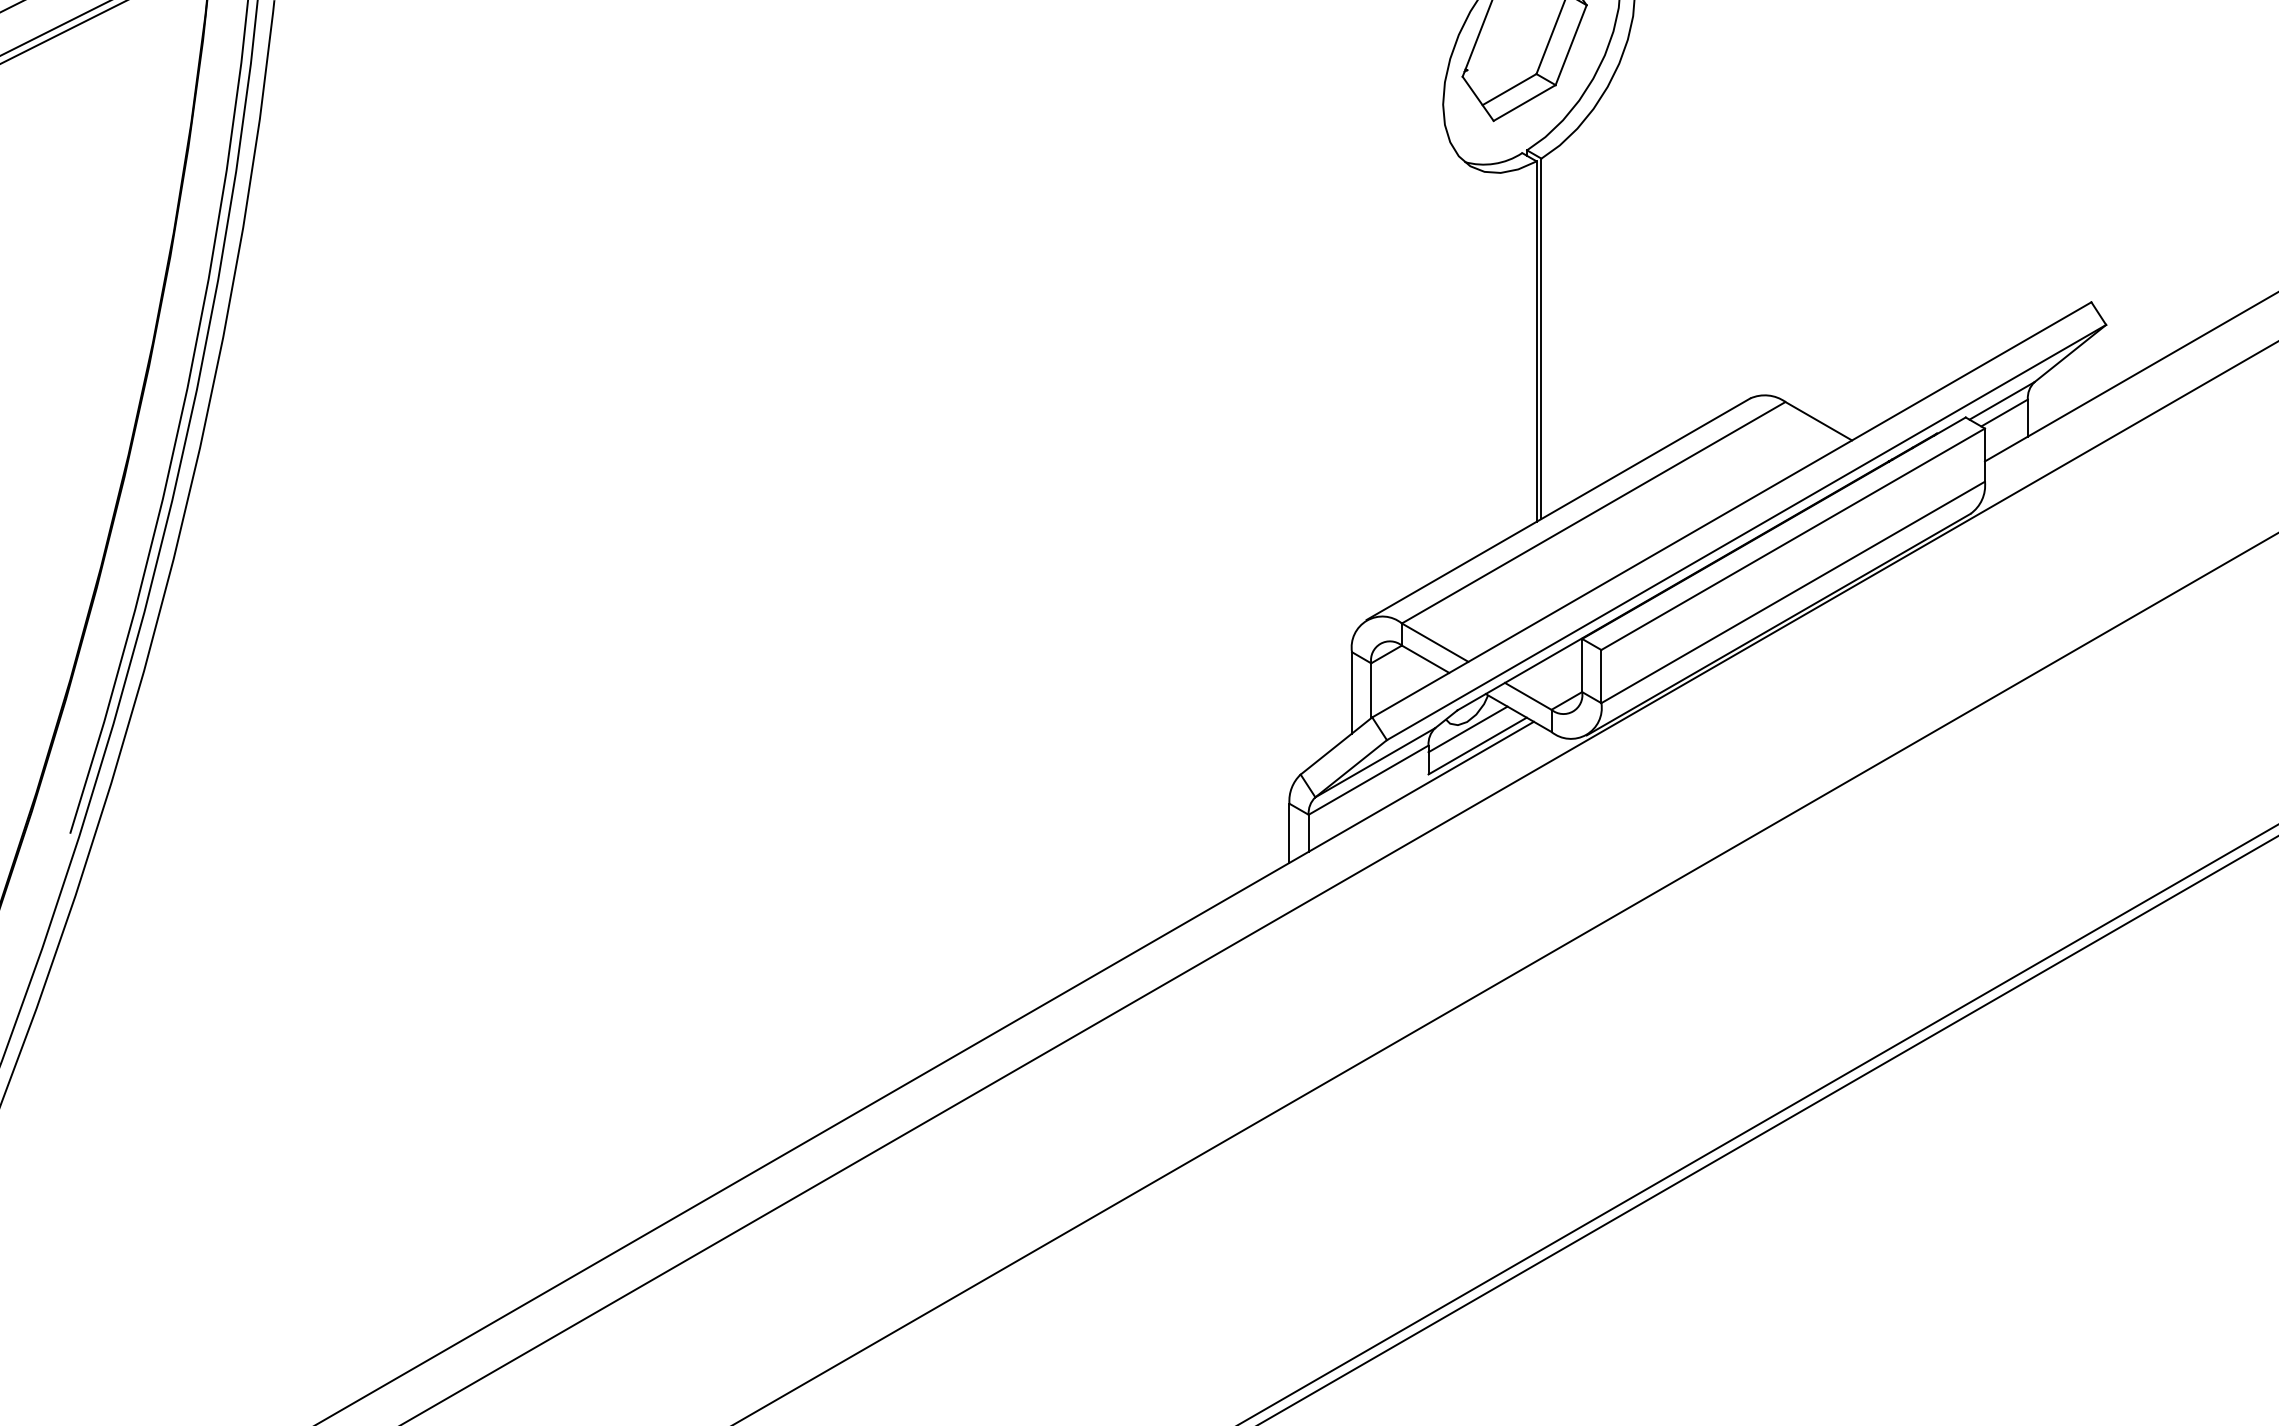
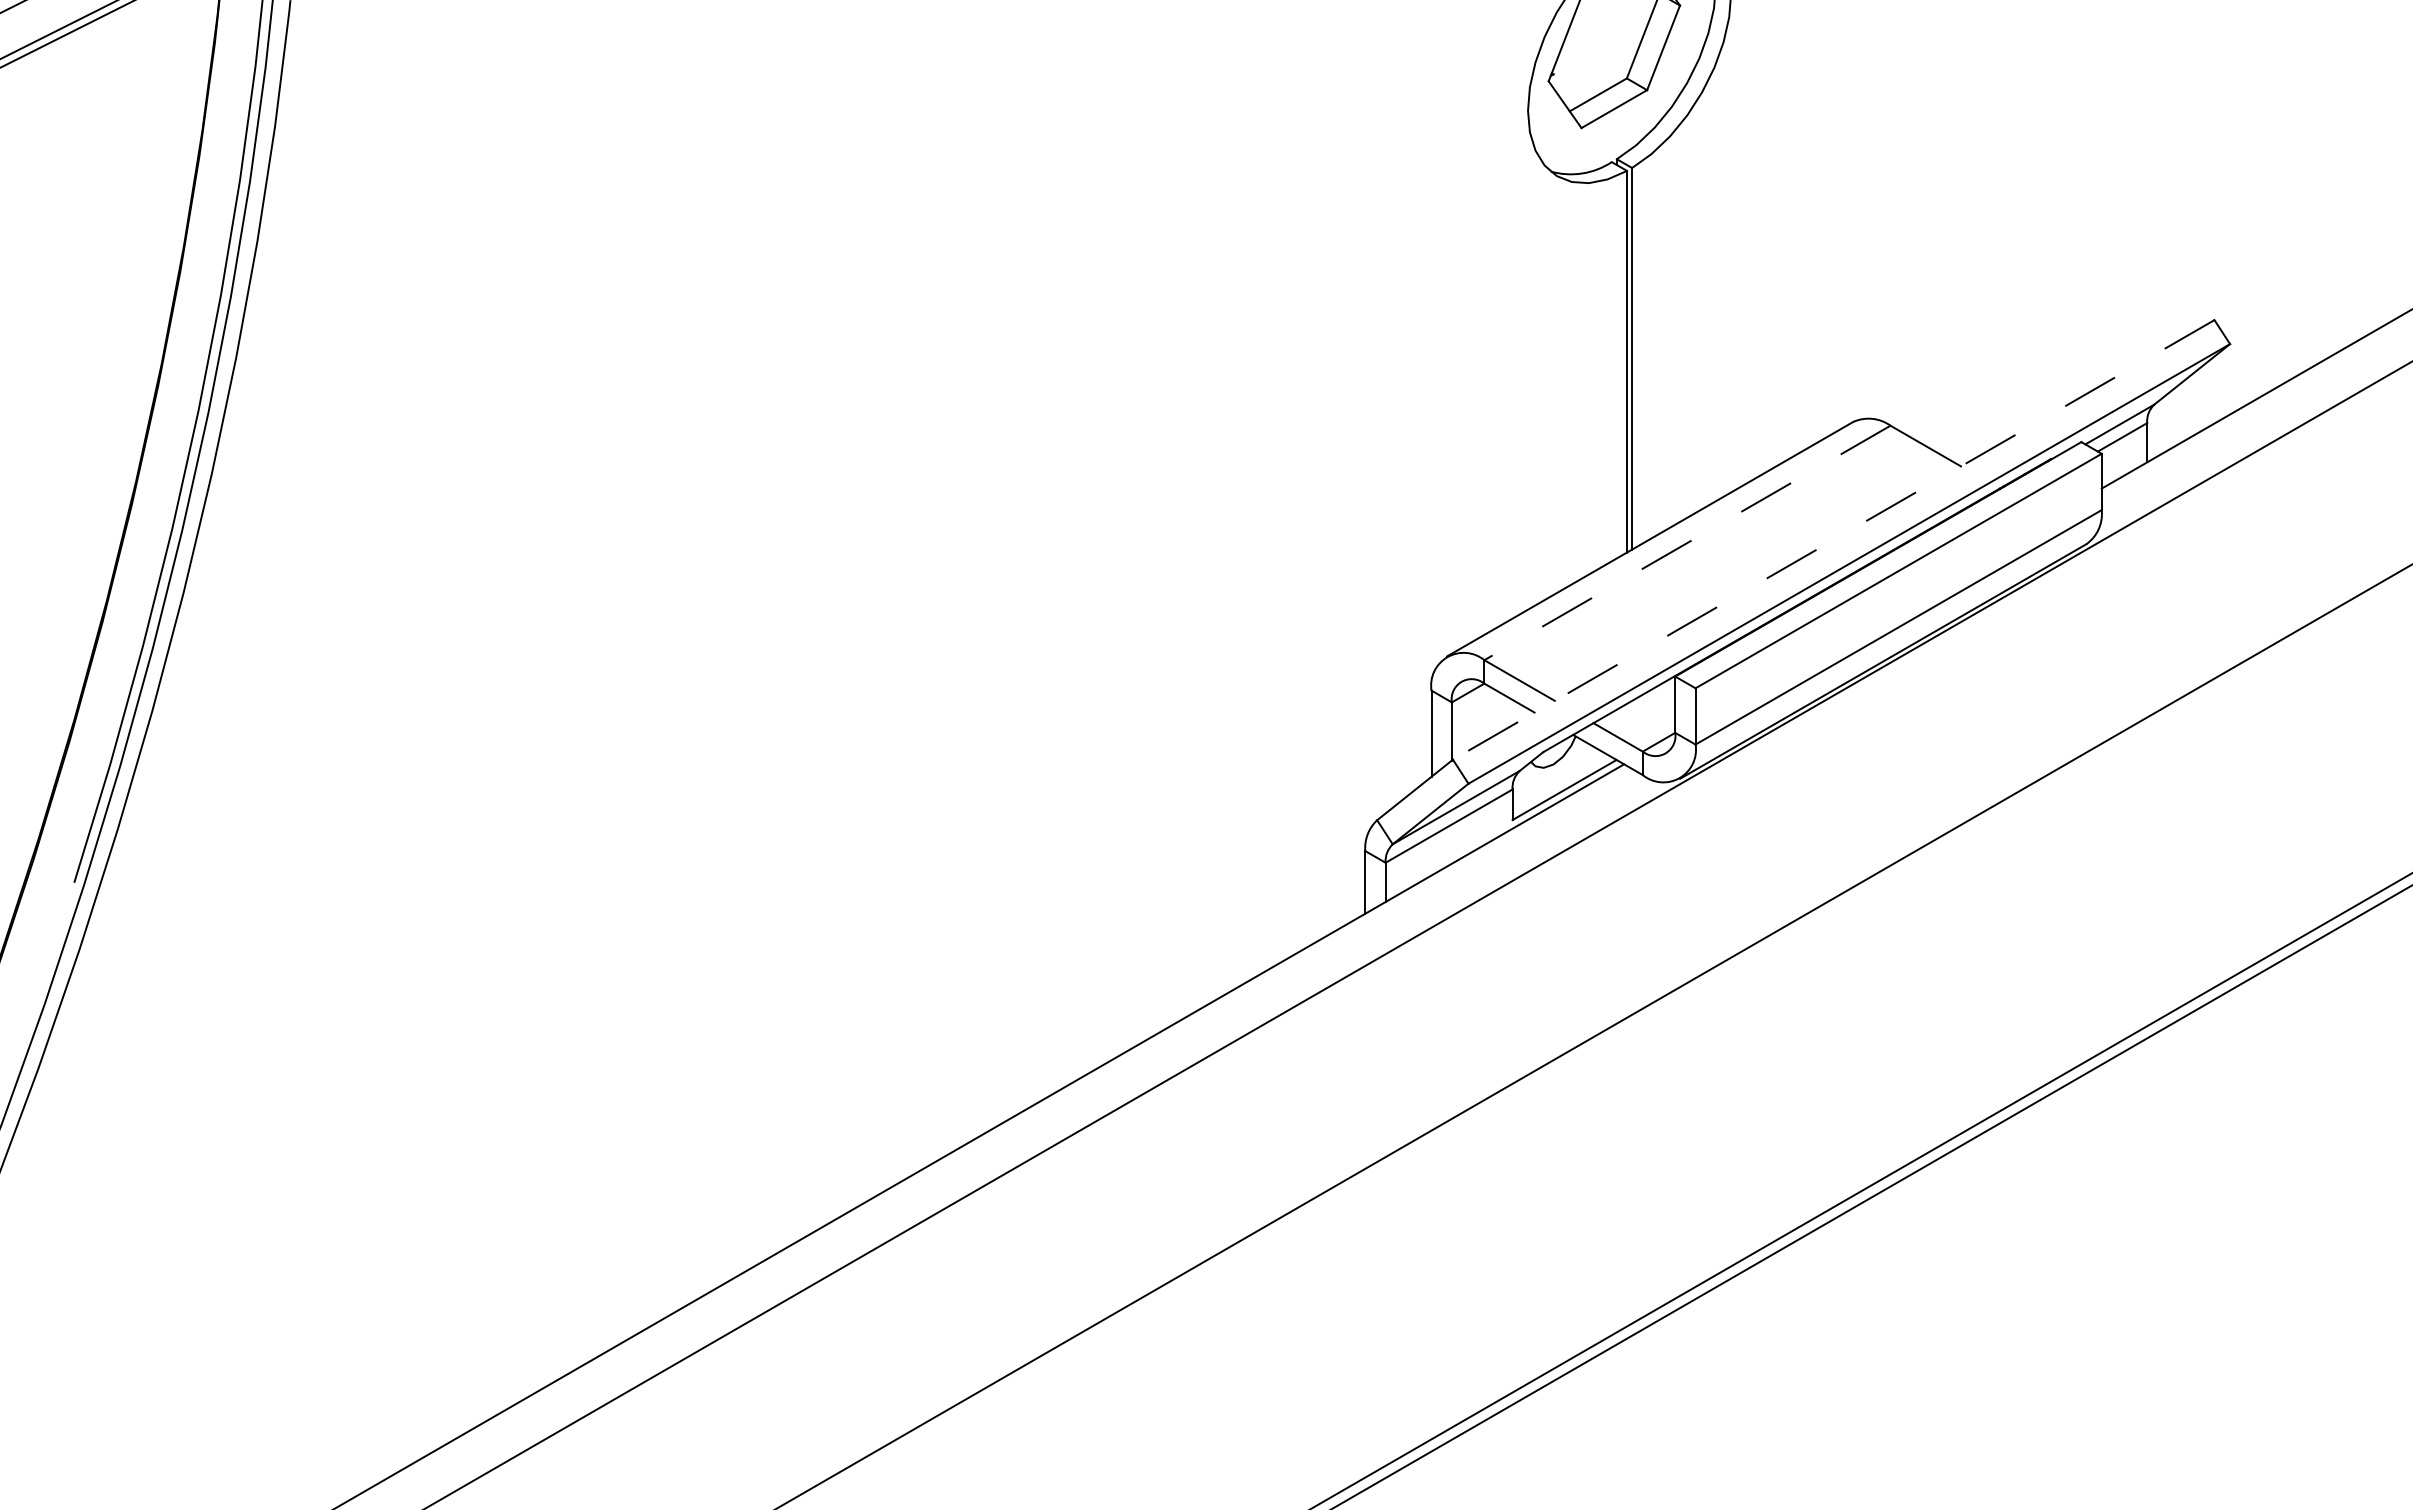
line: (1731, 509) -> (1833, 539), solid -> dashed
line: (1593, 513) -> (1687, 543), solid -> dashed
line: (1468, 729) -> (1554, 772), removed

